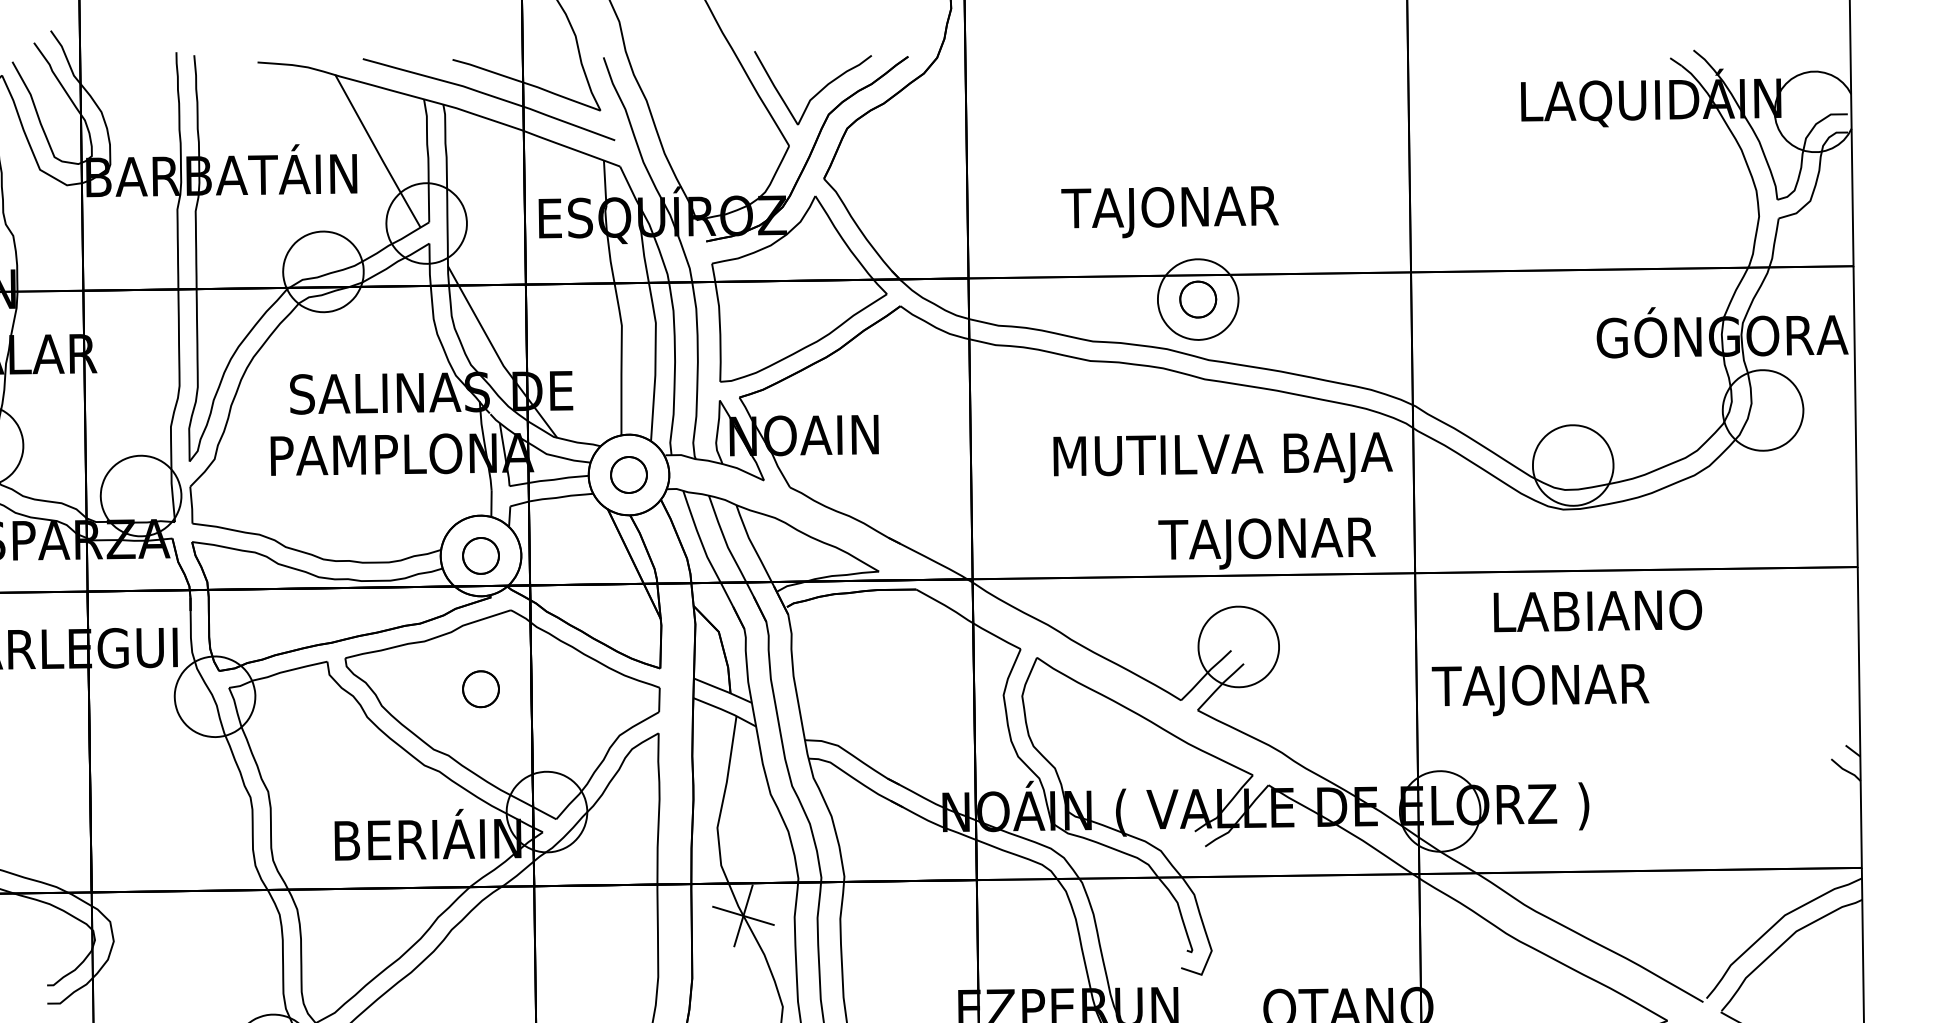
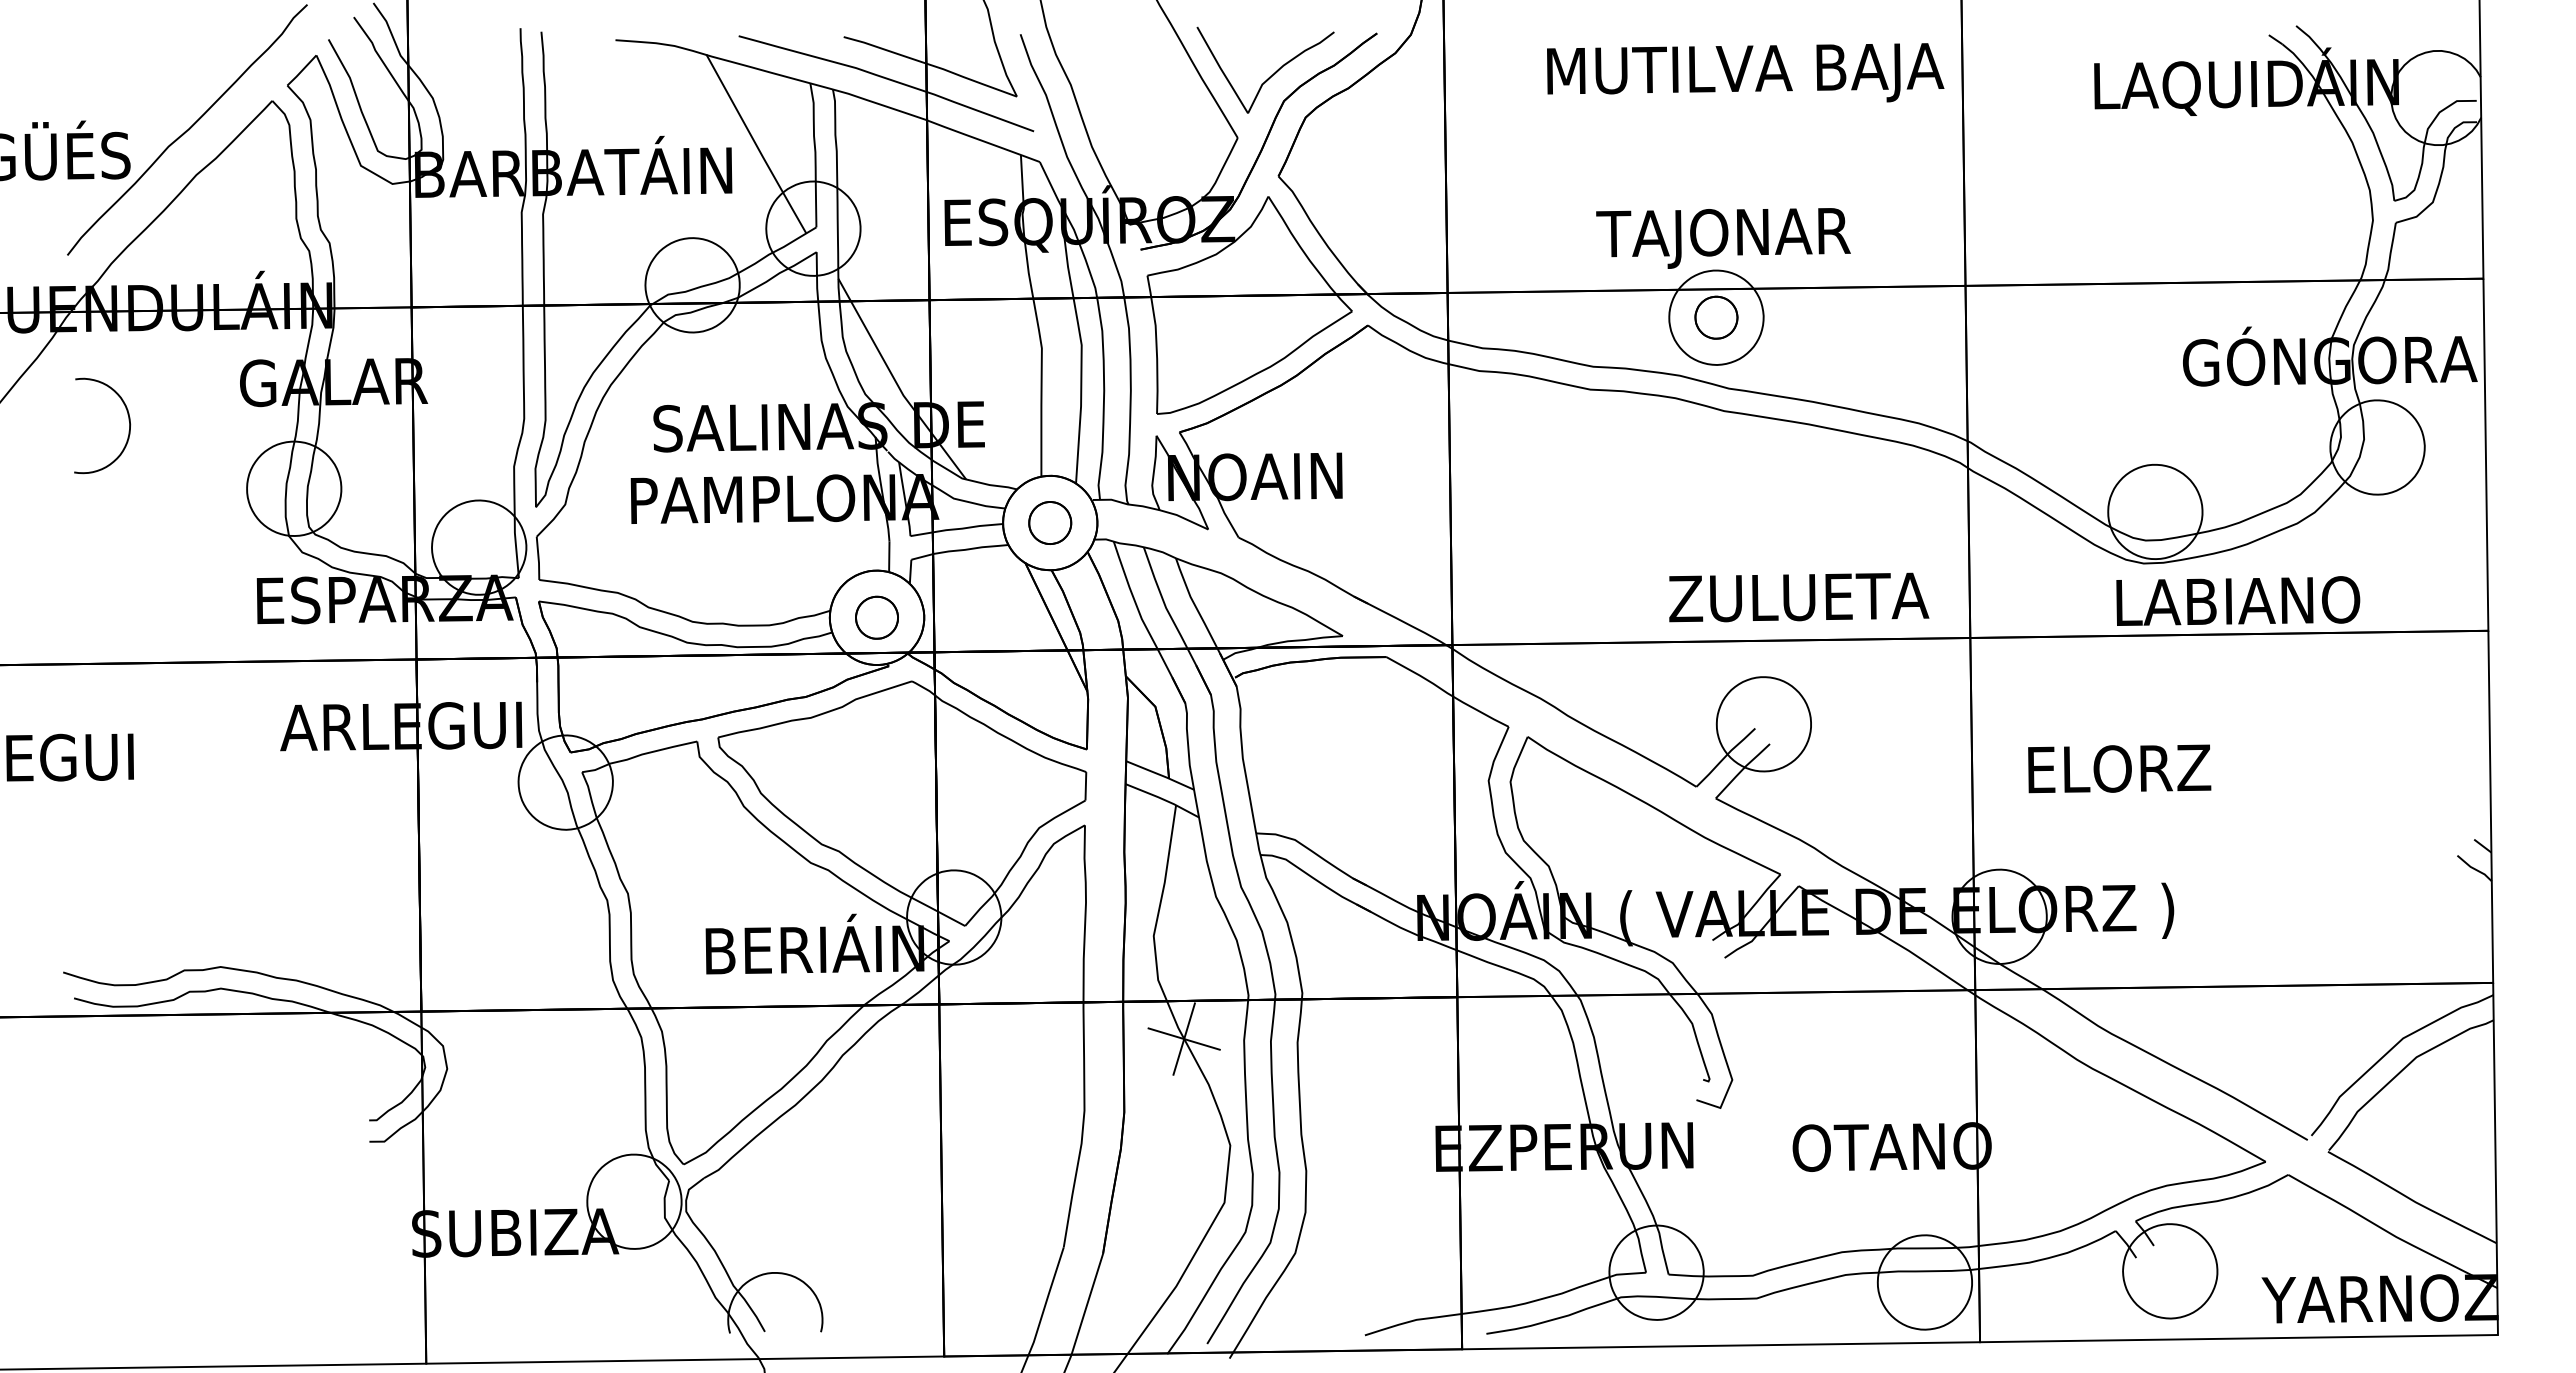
text: (1170, 212) -> (1723, 238), moved
text: (1223, 457) -> (1745, 72), moved
text: (1269, 542) -> (1799, 602), TAJONAR -> ZULUETA
text: (1598, 610) -> (2238, 600), moved
part: (480, 689) -> (876, 773), removed
text: (1540, 689) -> (2116, 774), TAJONAR -> ELORZ

